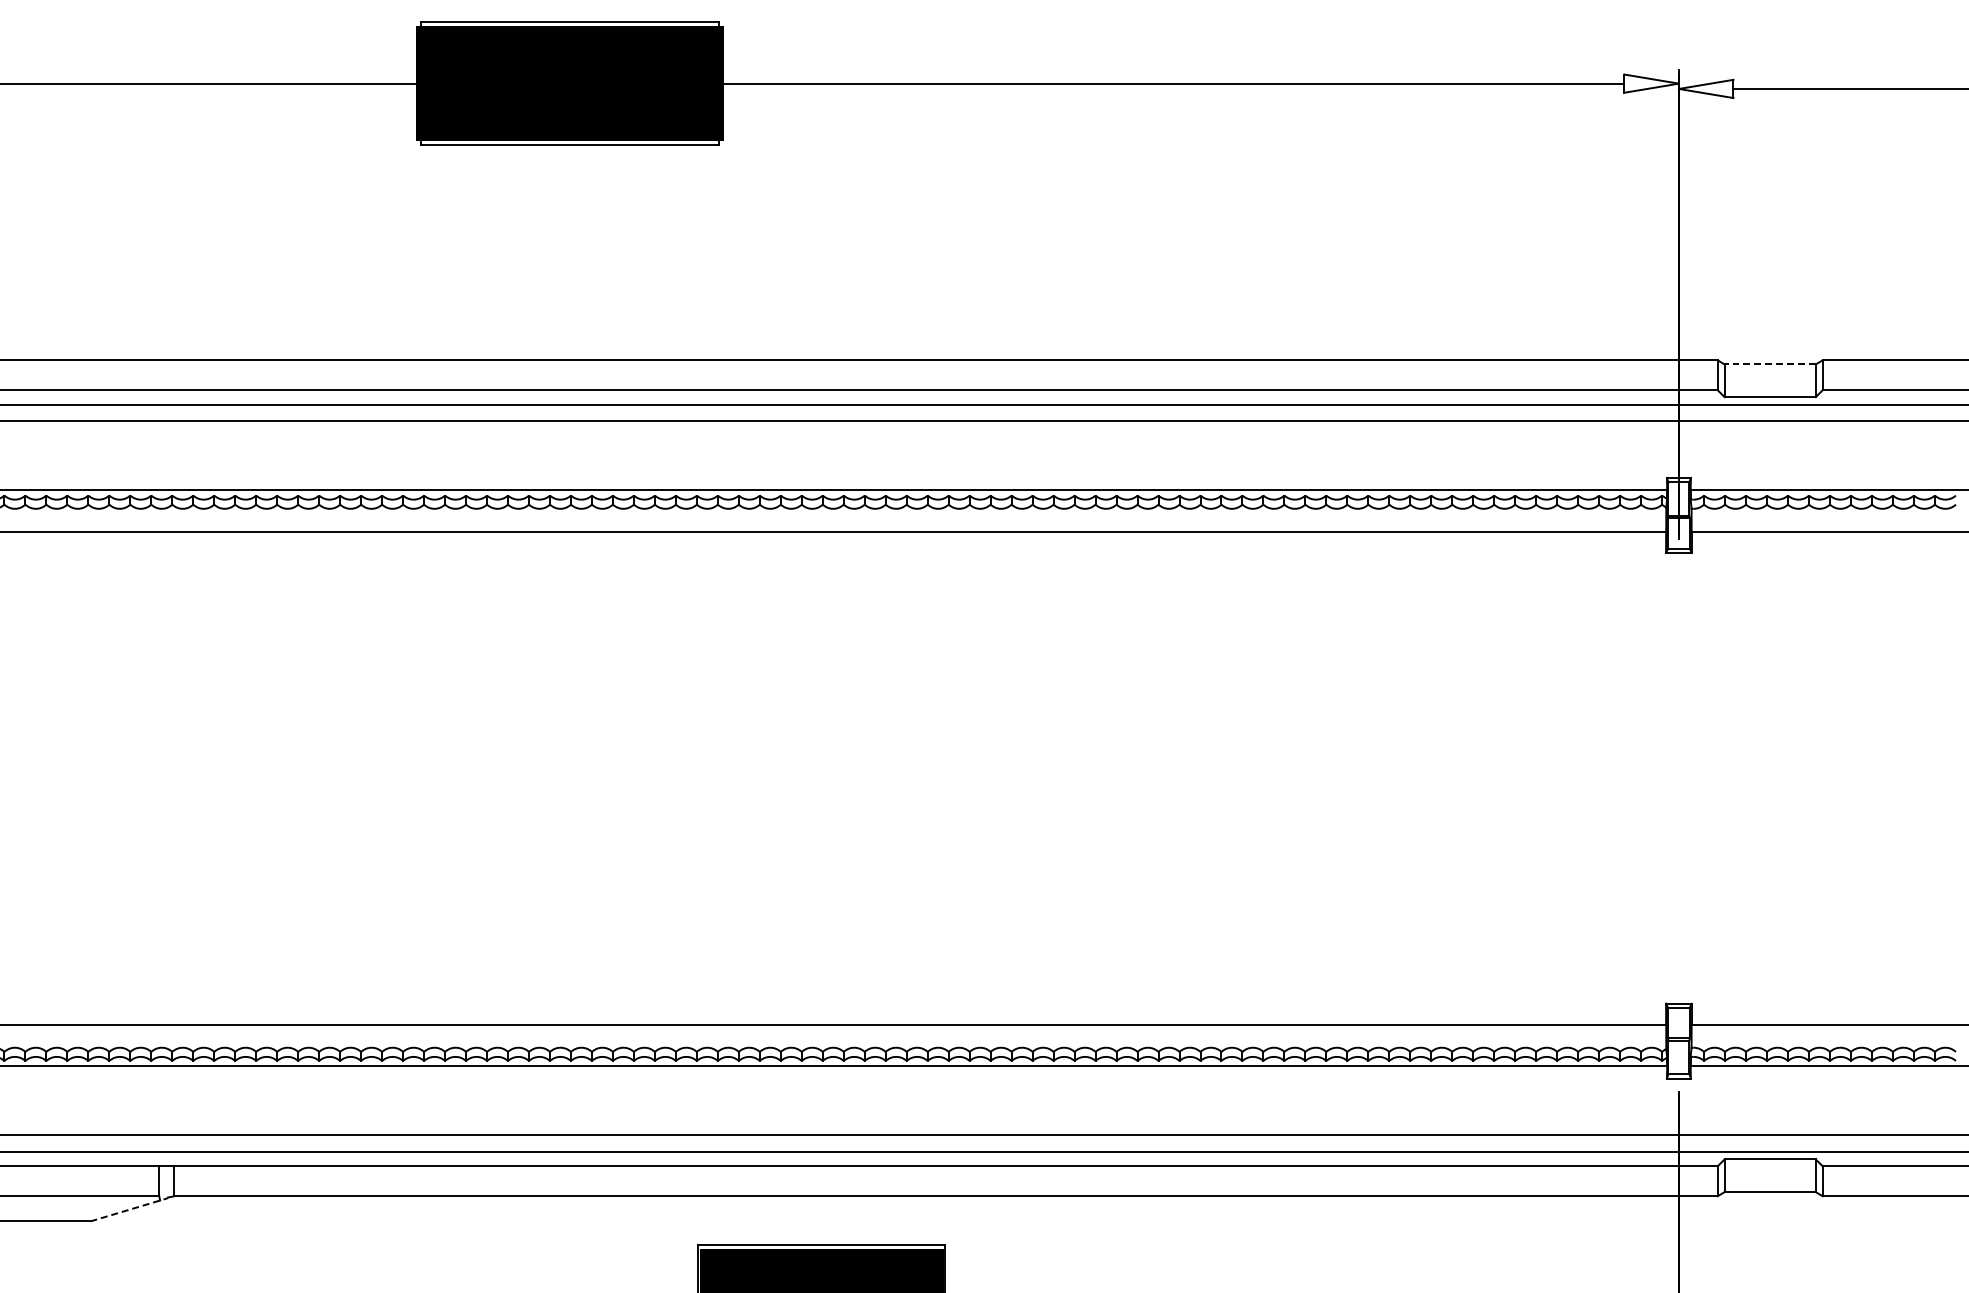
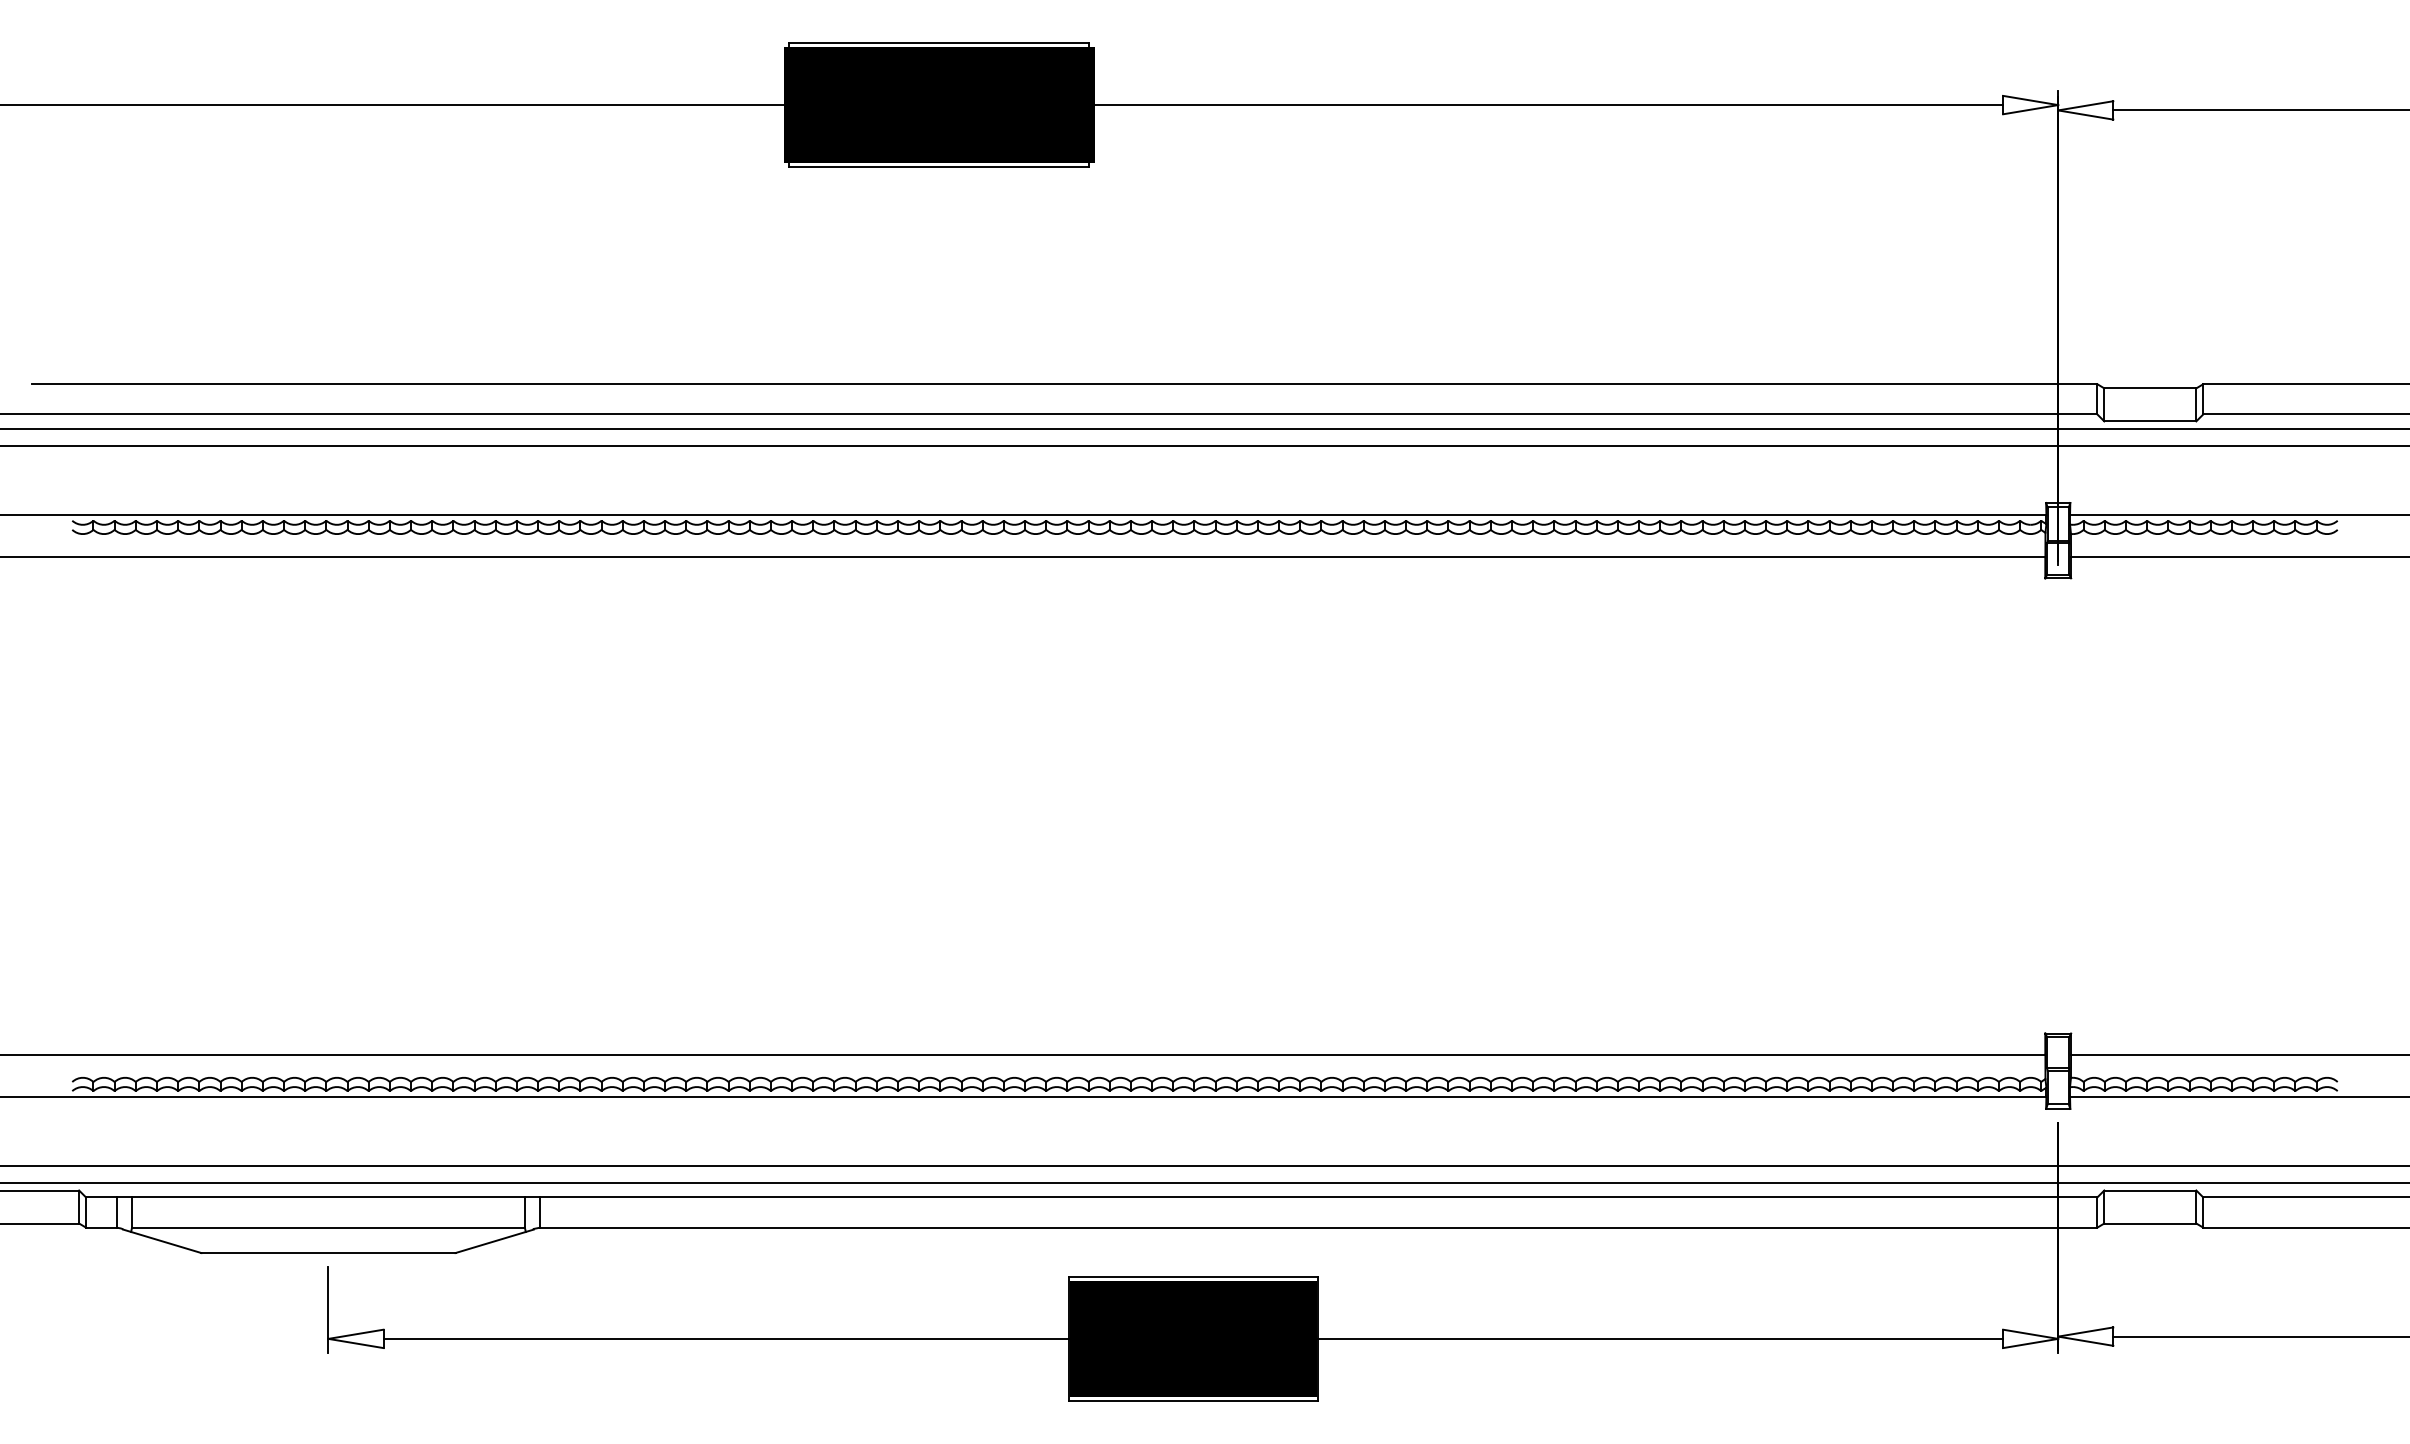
line: (1769, 364) -> (2149, 388), dashed -> solid
line: (129, 1209) -> (494, 1241), dashed -> solid

